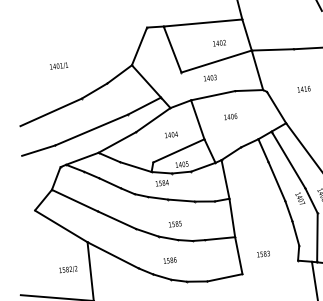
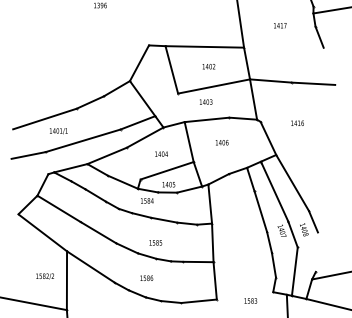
text: (219, 43) -> (208, 66), moved
text: (58, 66) -> (58, 131), moved
text: (263, 253) -> (250, 300), moved

